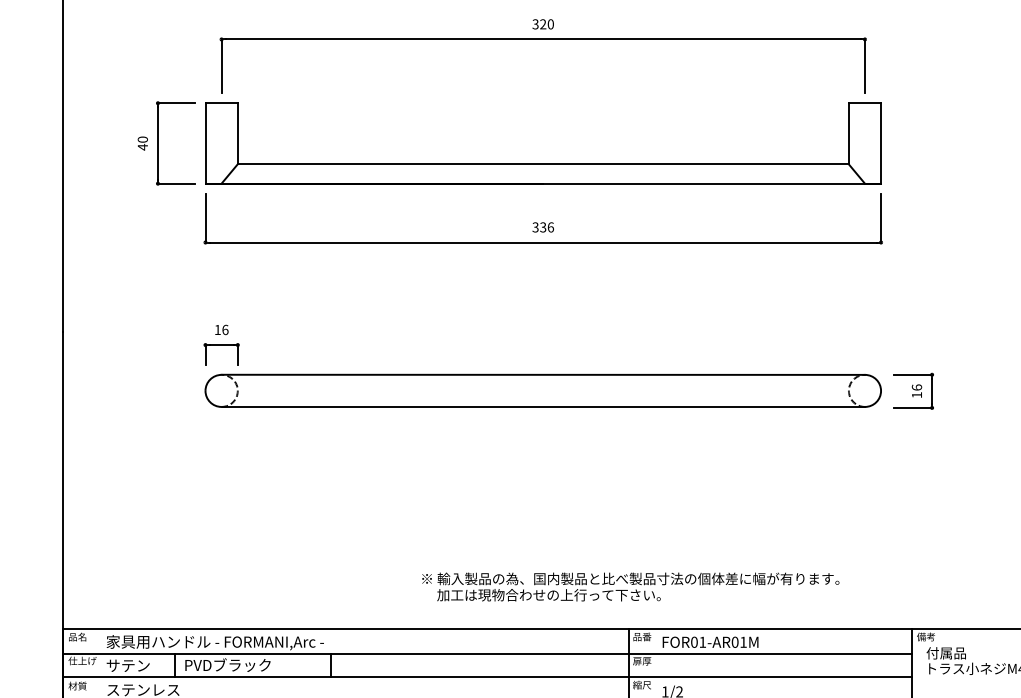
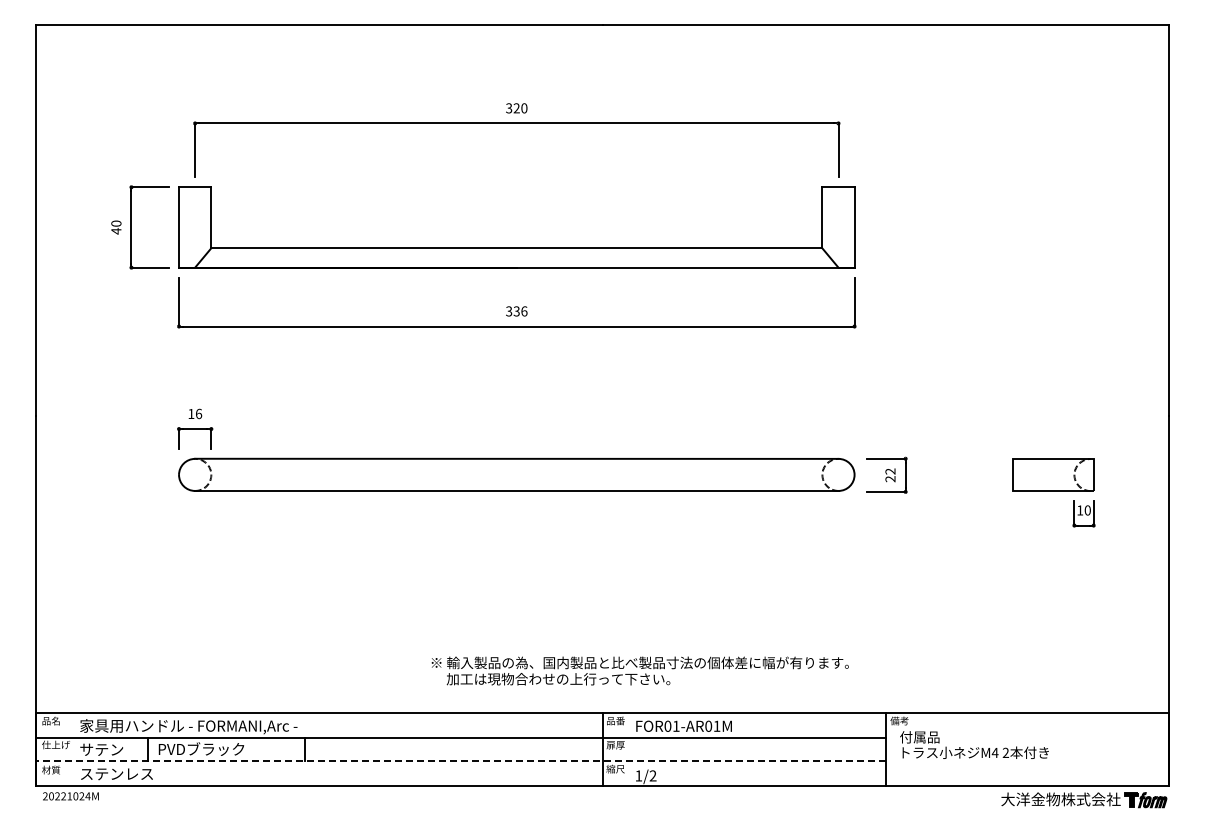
text: (916, 391) -> (890, 475), 16 -> 22
text: (629, 586) -> (639, 670), moved
line: (487, 677) -> (461, 761), solid -> dashed

